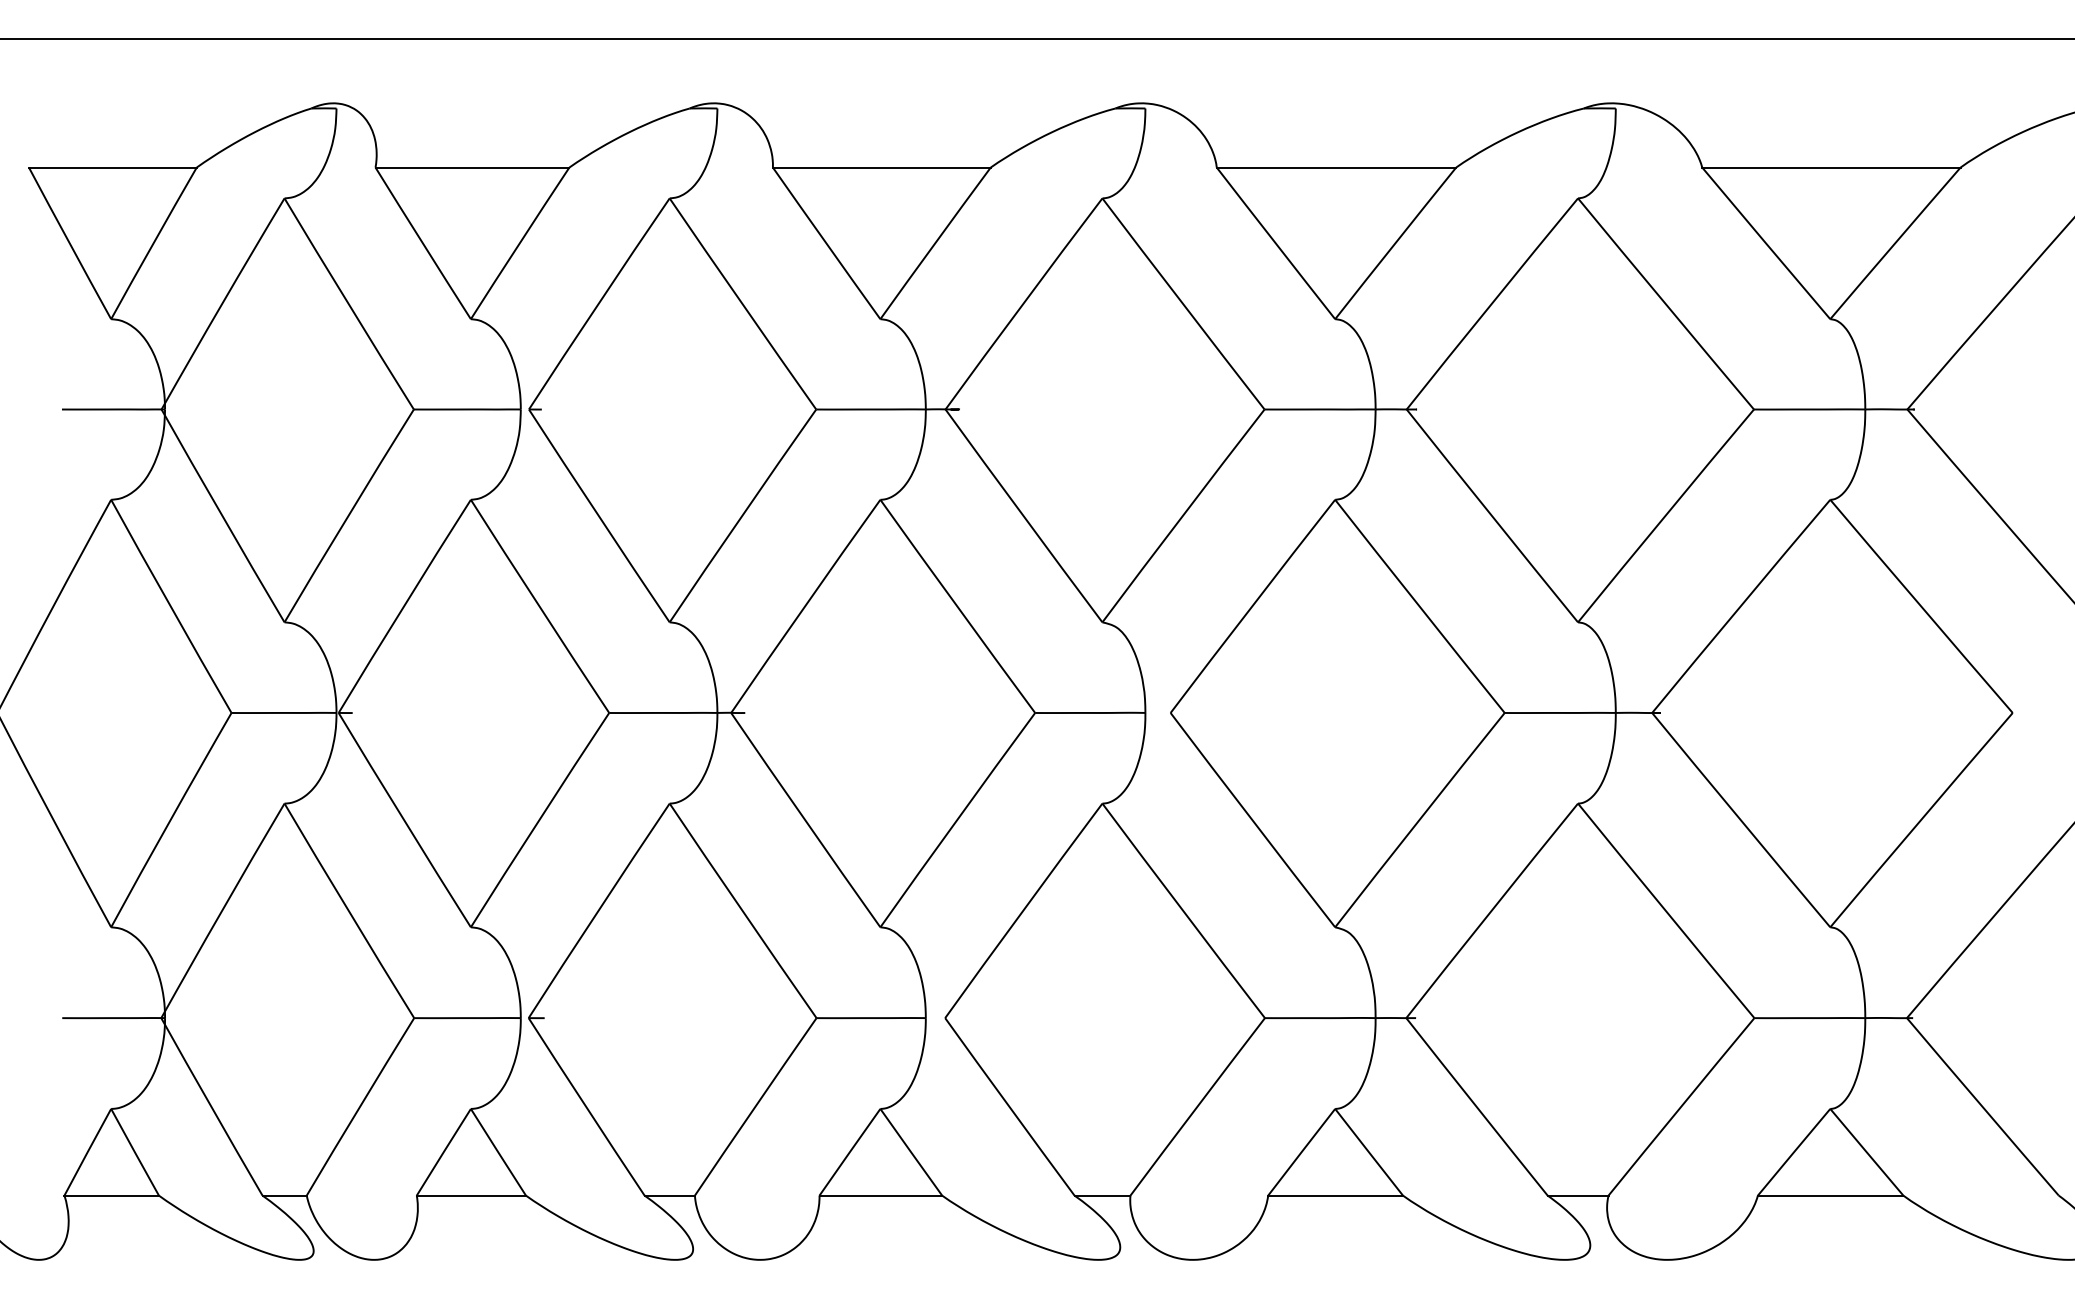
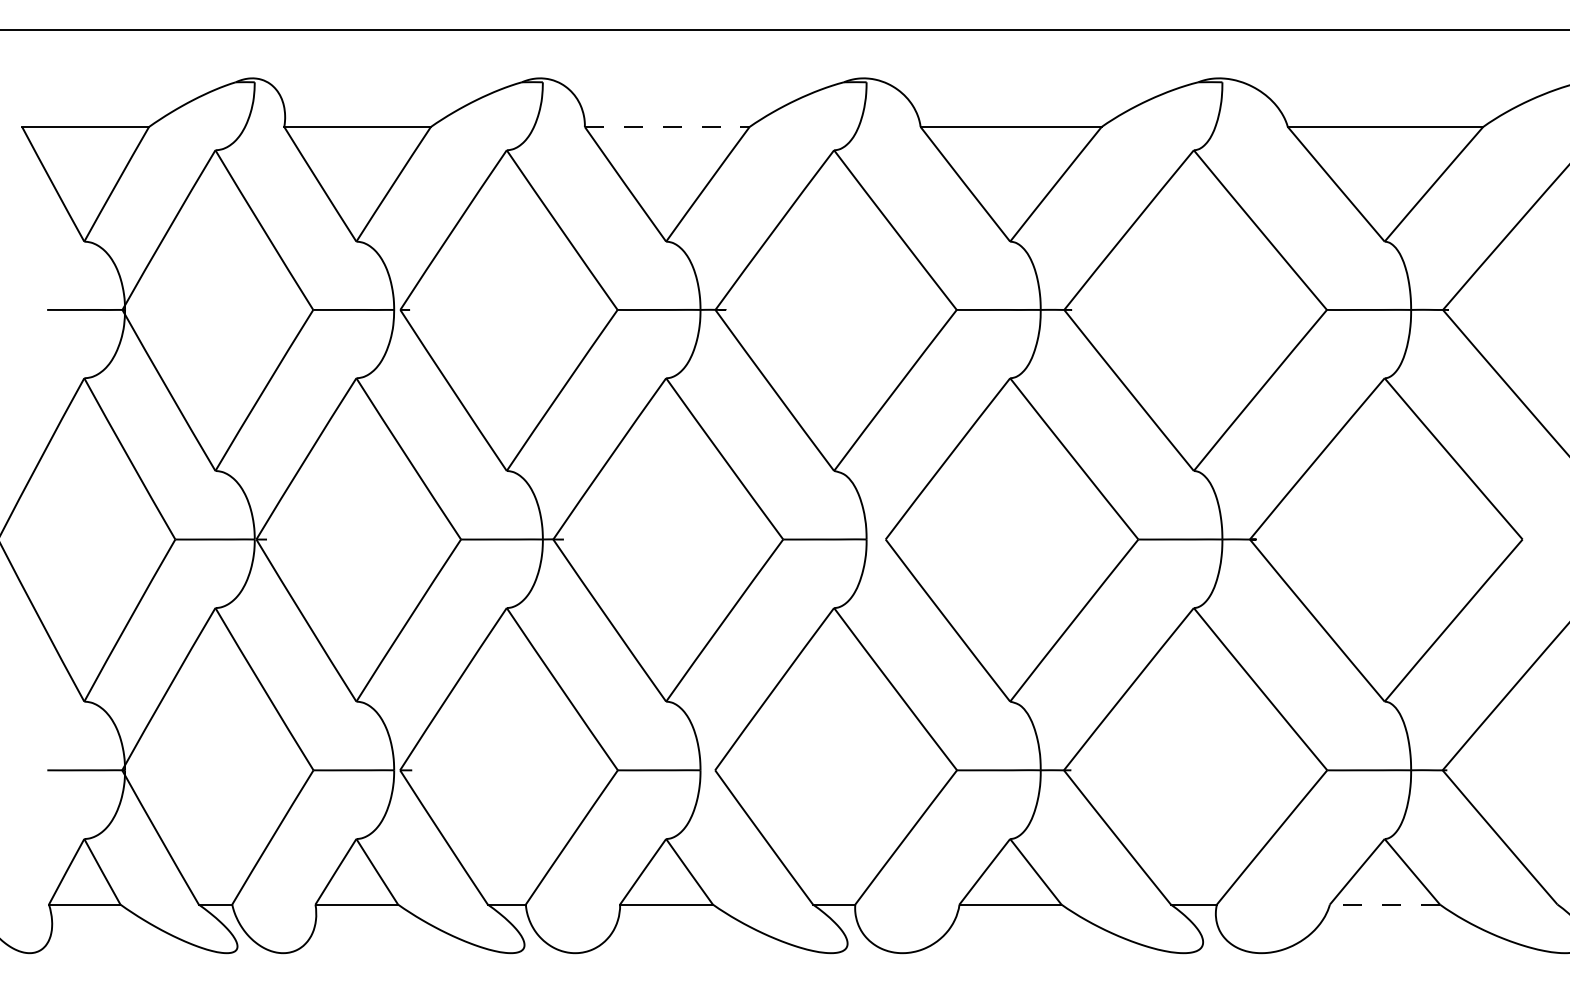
line: (881, 167) -> (667, 126), solid -> dashed
line: (1830, 1195) -> (1384, 904), solid -> dashed

